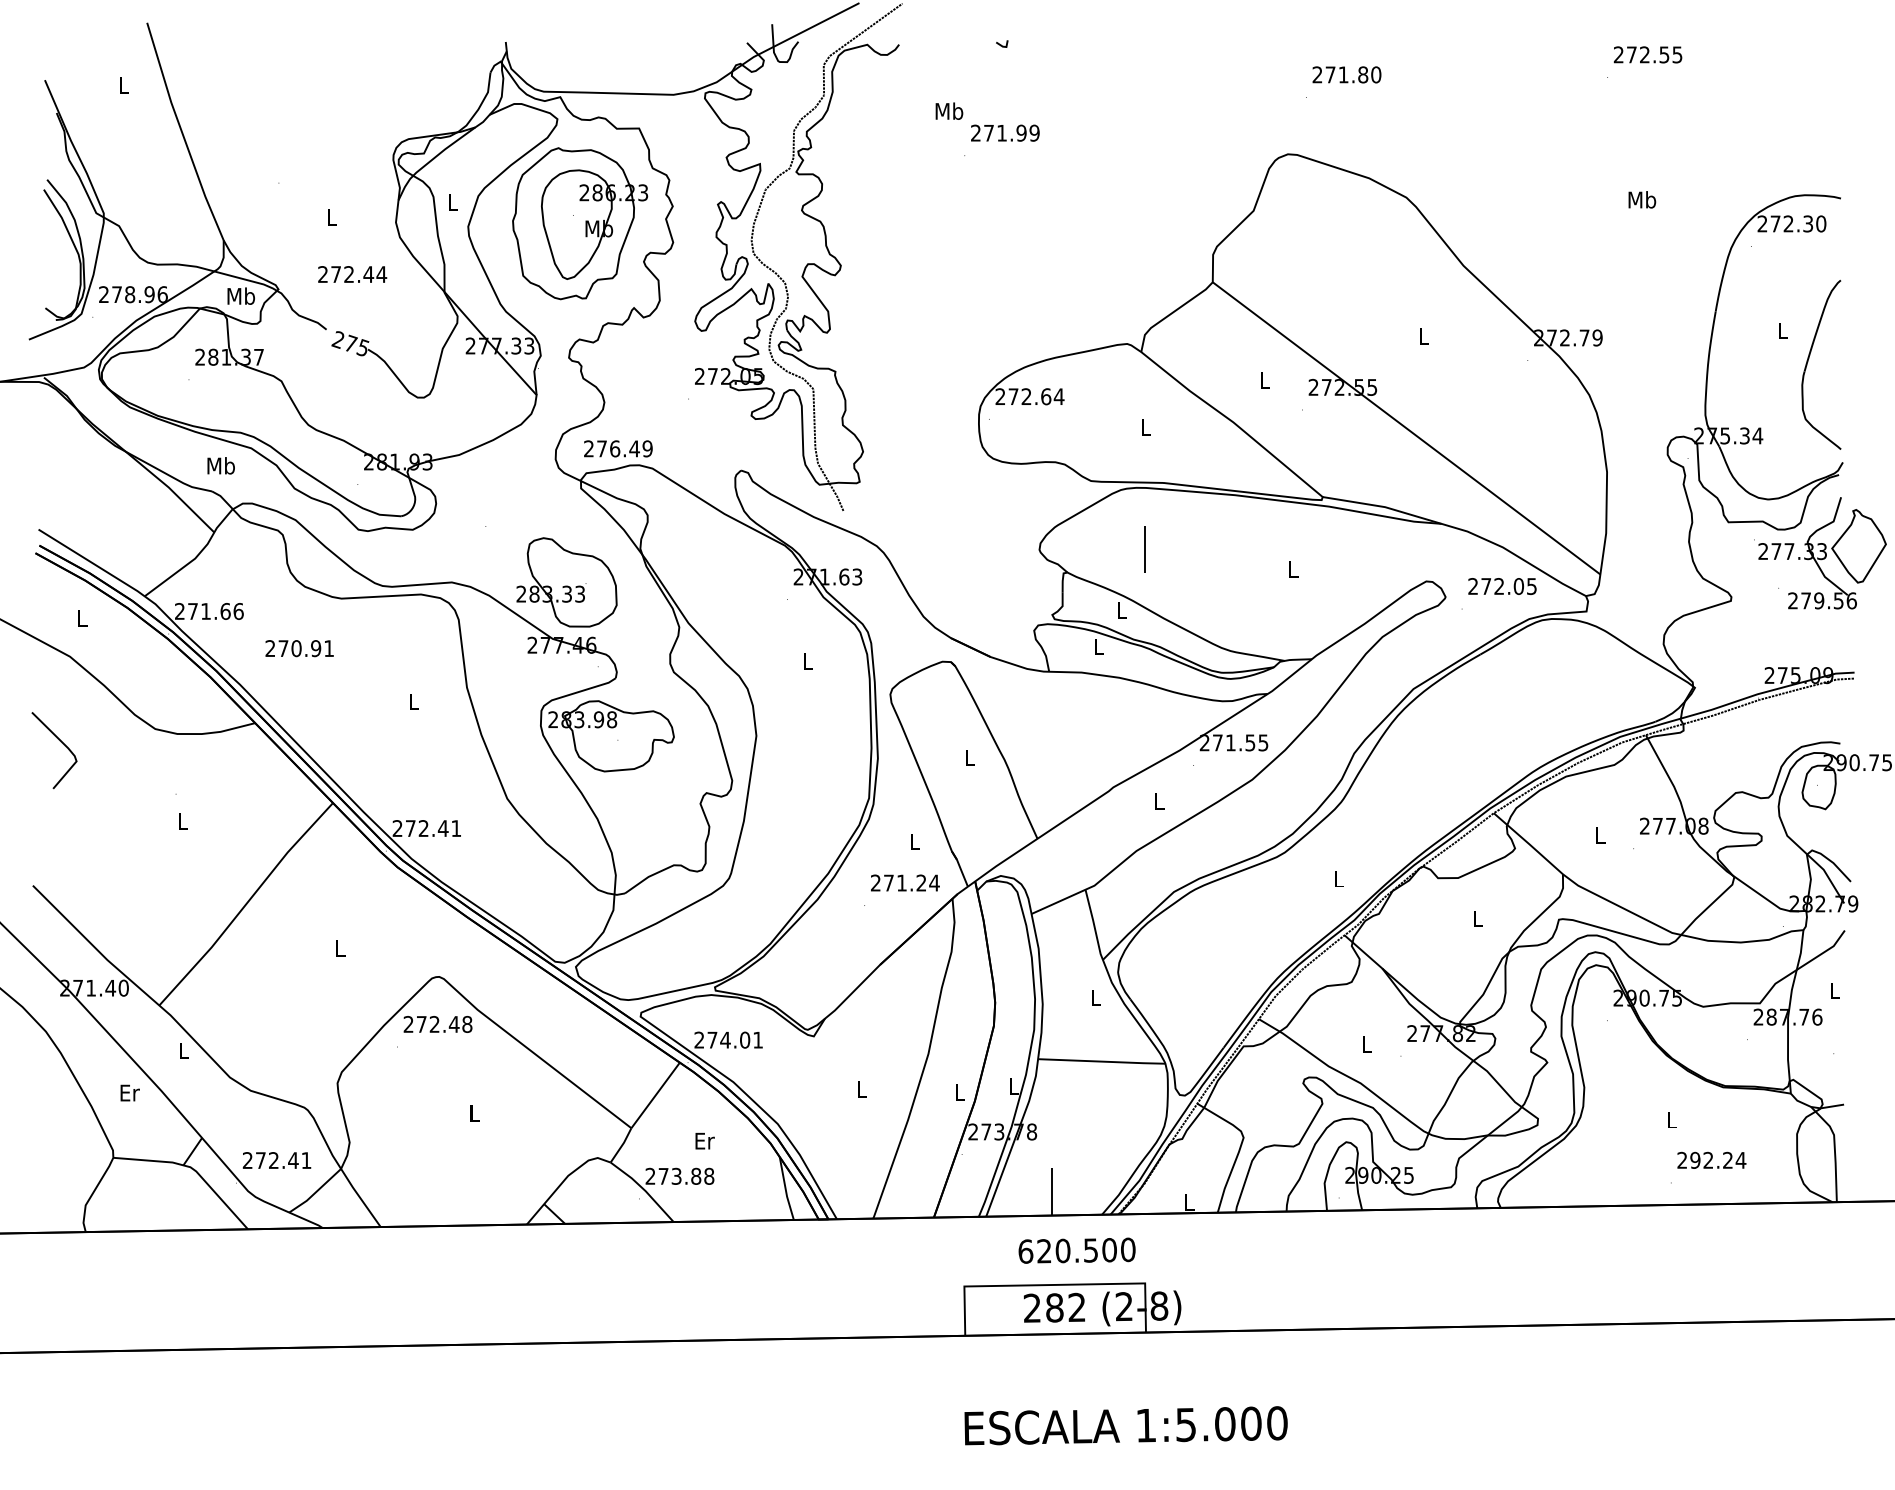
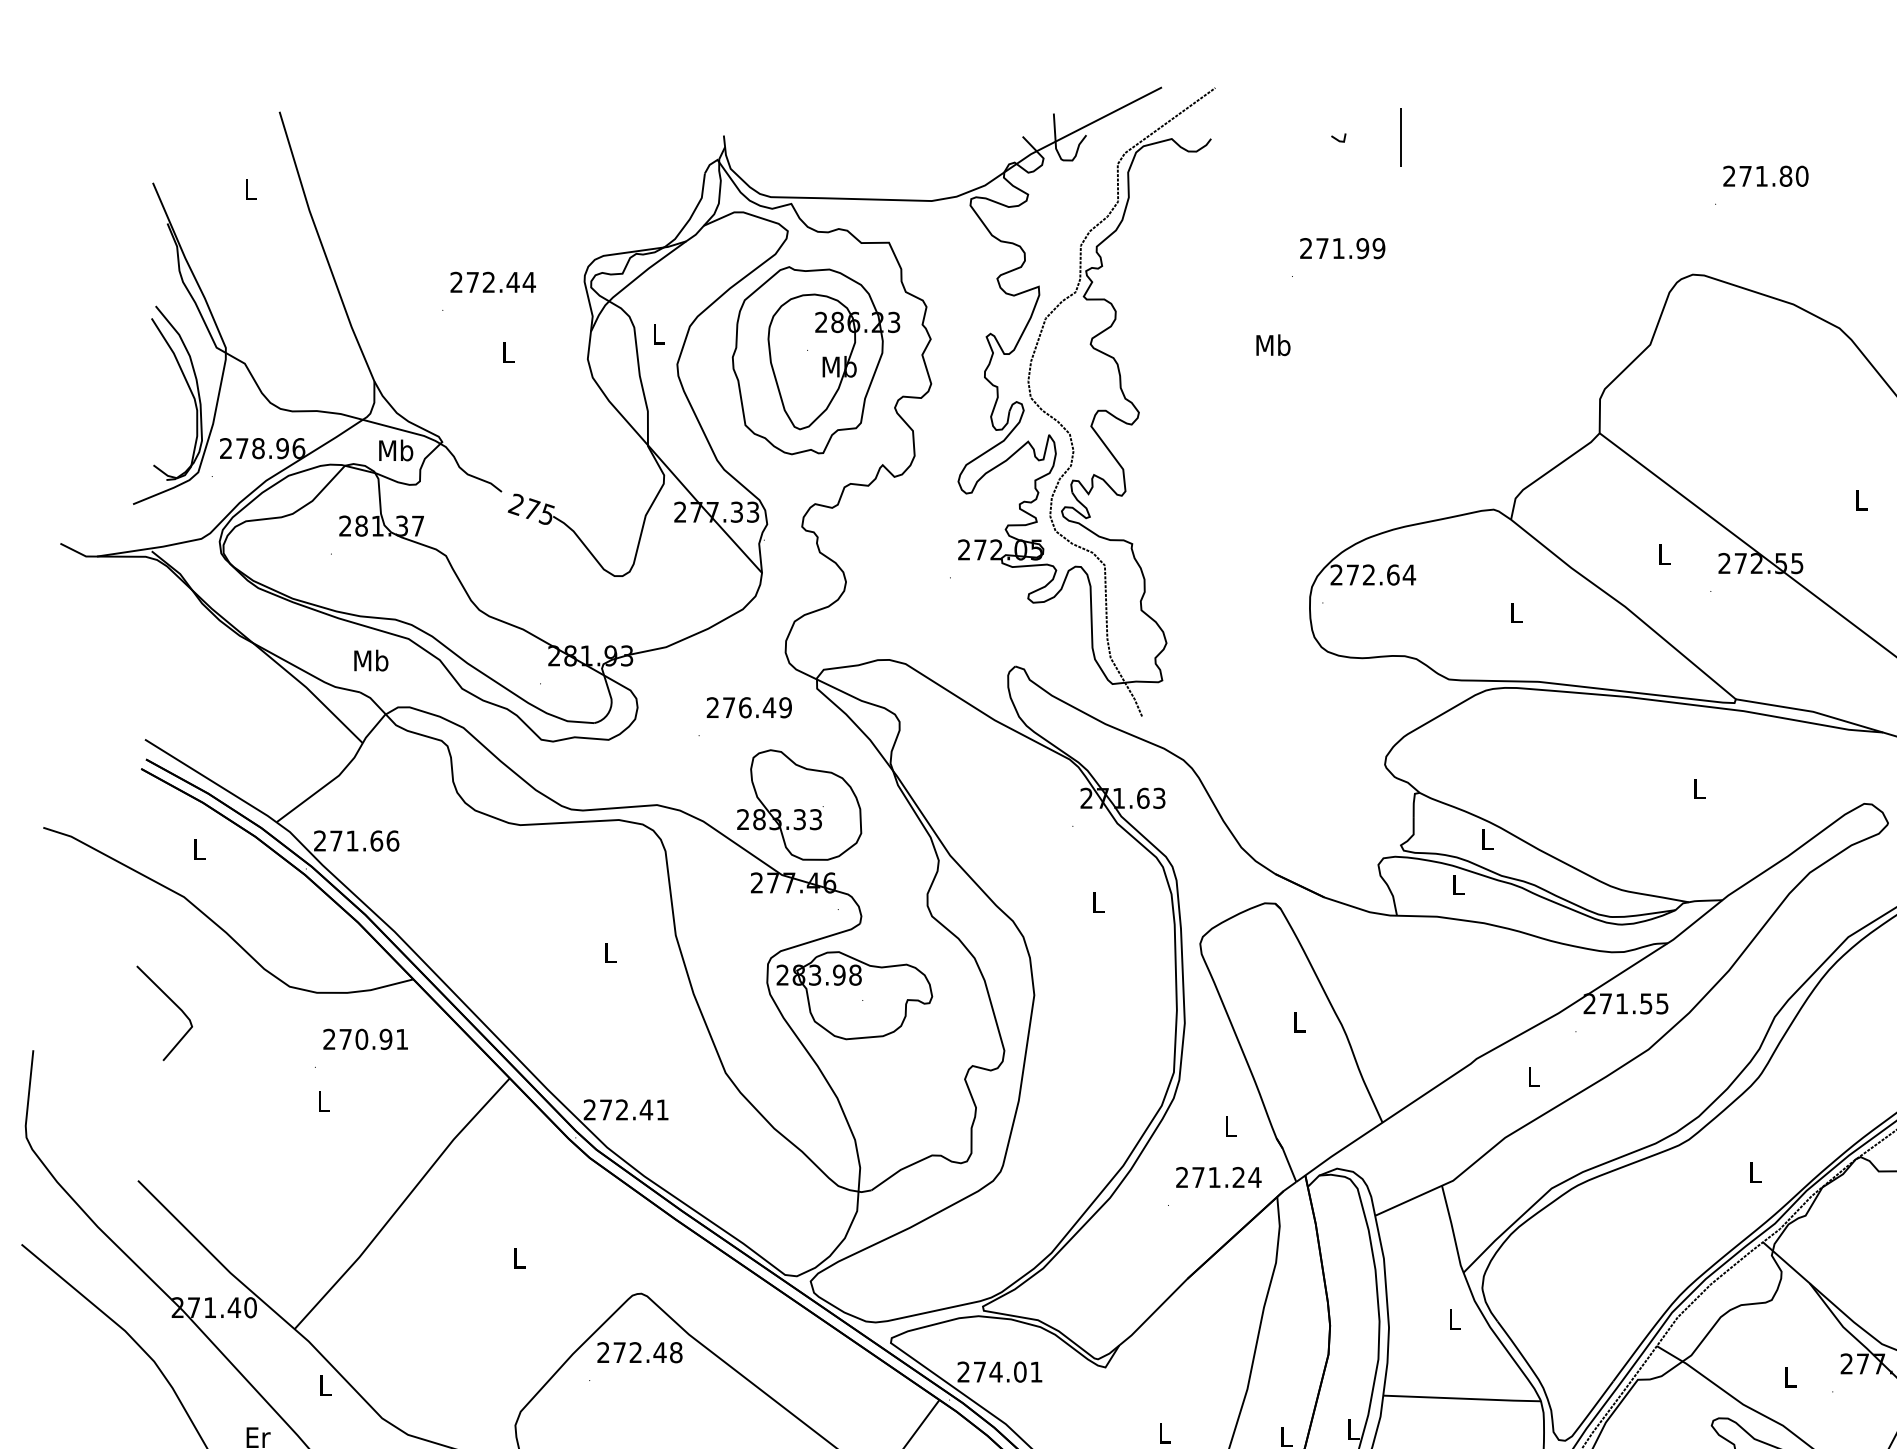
text: (949, 110) -> (1273, 344), moved
text: (352, 274) -> (493, 282), moved
text: (618, 448) -> (749, 707), moved
line: (1144, 549) -> (1399, 137), moved
text: (299, 648) -> (365, 1039), moved

